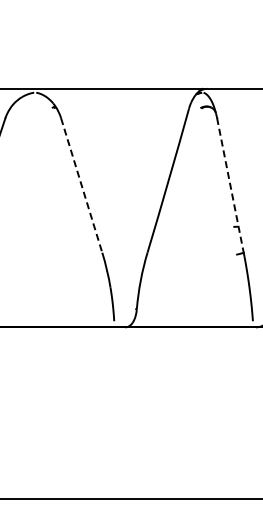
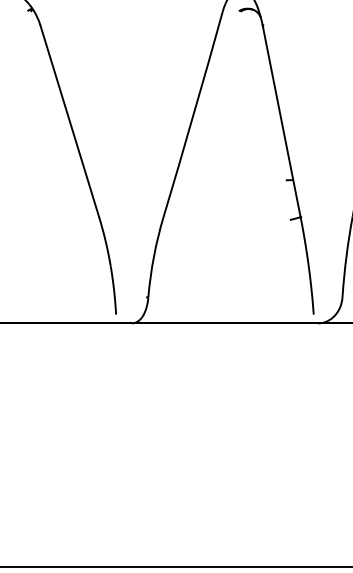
line: (81, 185) -> (69, 121), dashed -> solid
line: (230, 185) -> (281, 121), dashed -> solid

